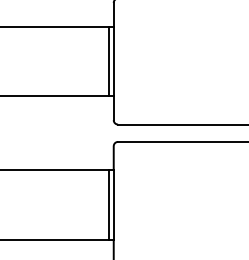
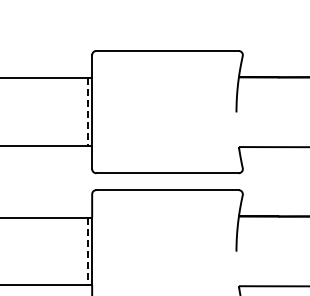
line: (108, 61) -> (87, 112), solid -> dashed
line: (108, 205) -> (87, 251), solid -> dashed

